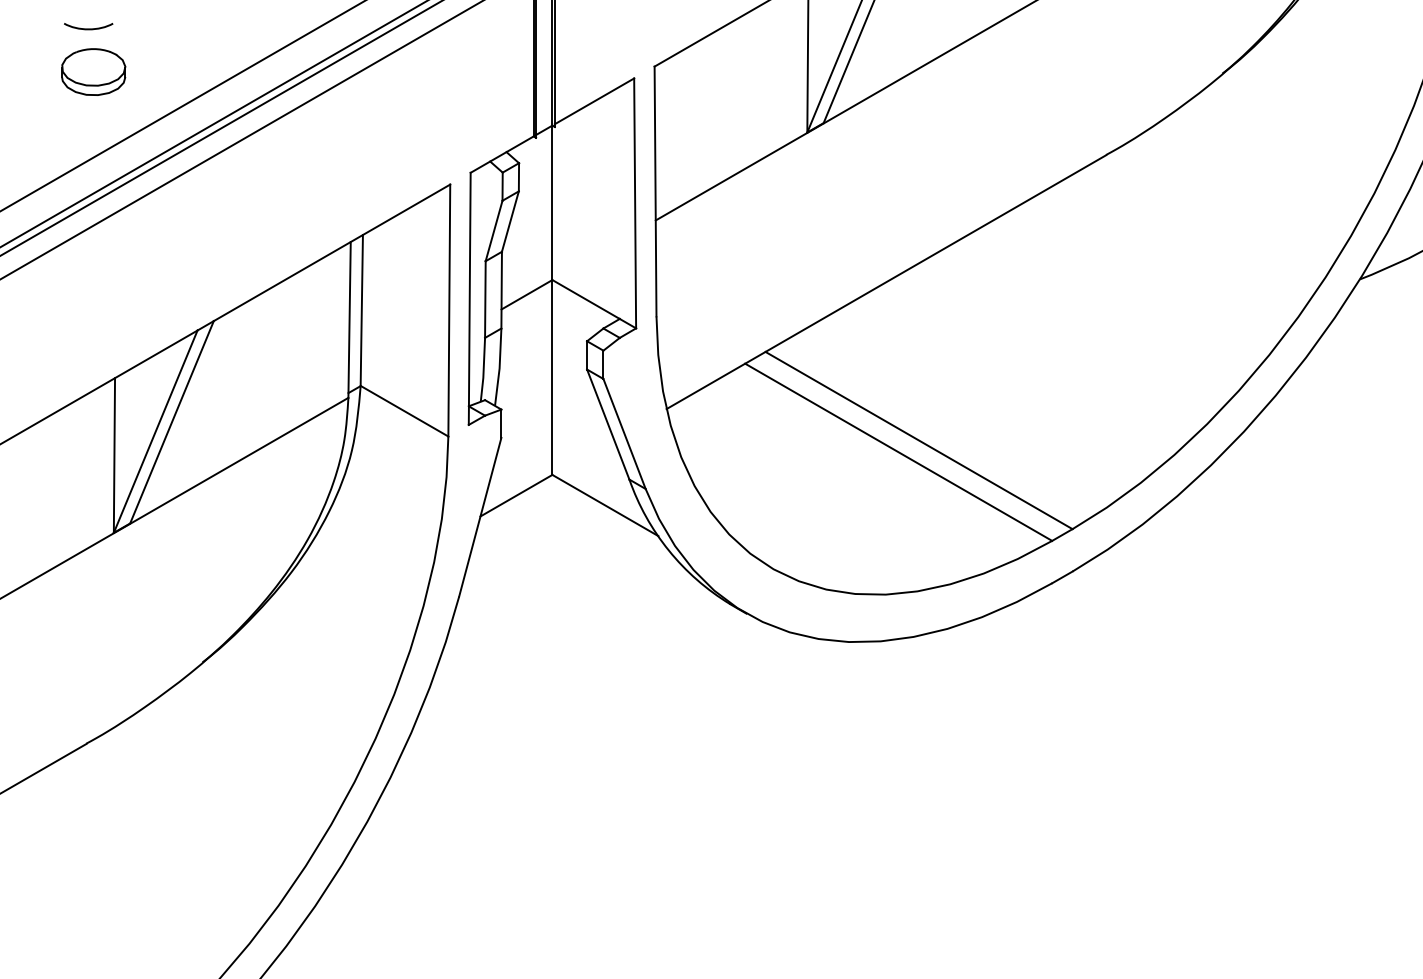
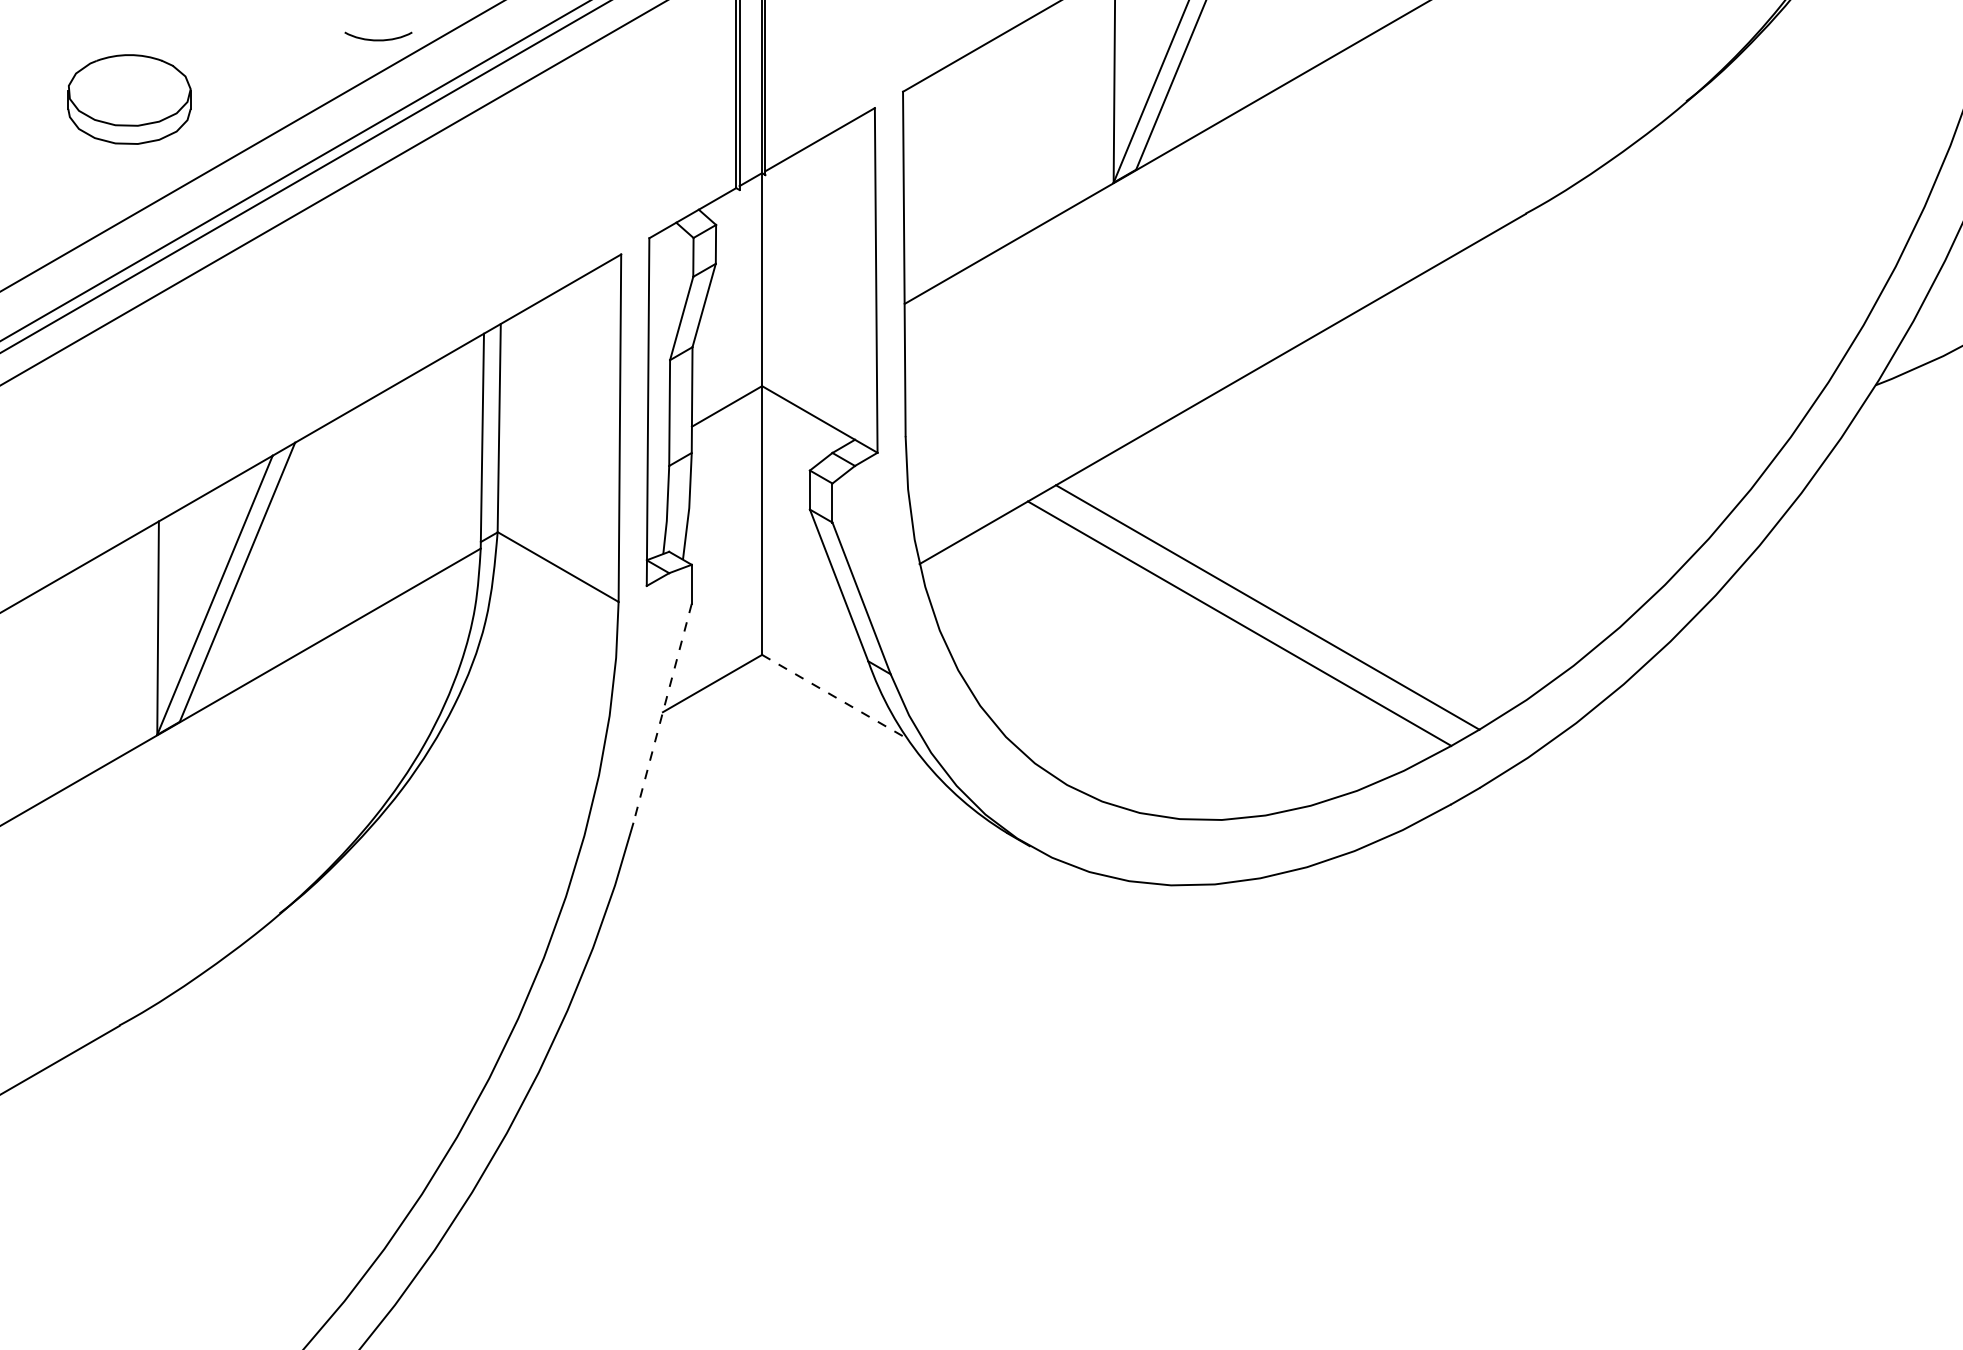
curve: (88, 28) -> (378, 39), moved
part: (93, 71) -> (129, 98), size x1.4
line: (605, 505) -> (835, 697), solid -> dashed
line: (480, 517) -> (662, 713), solid -> dashed

